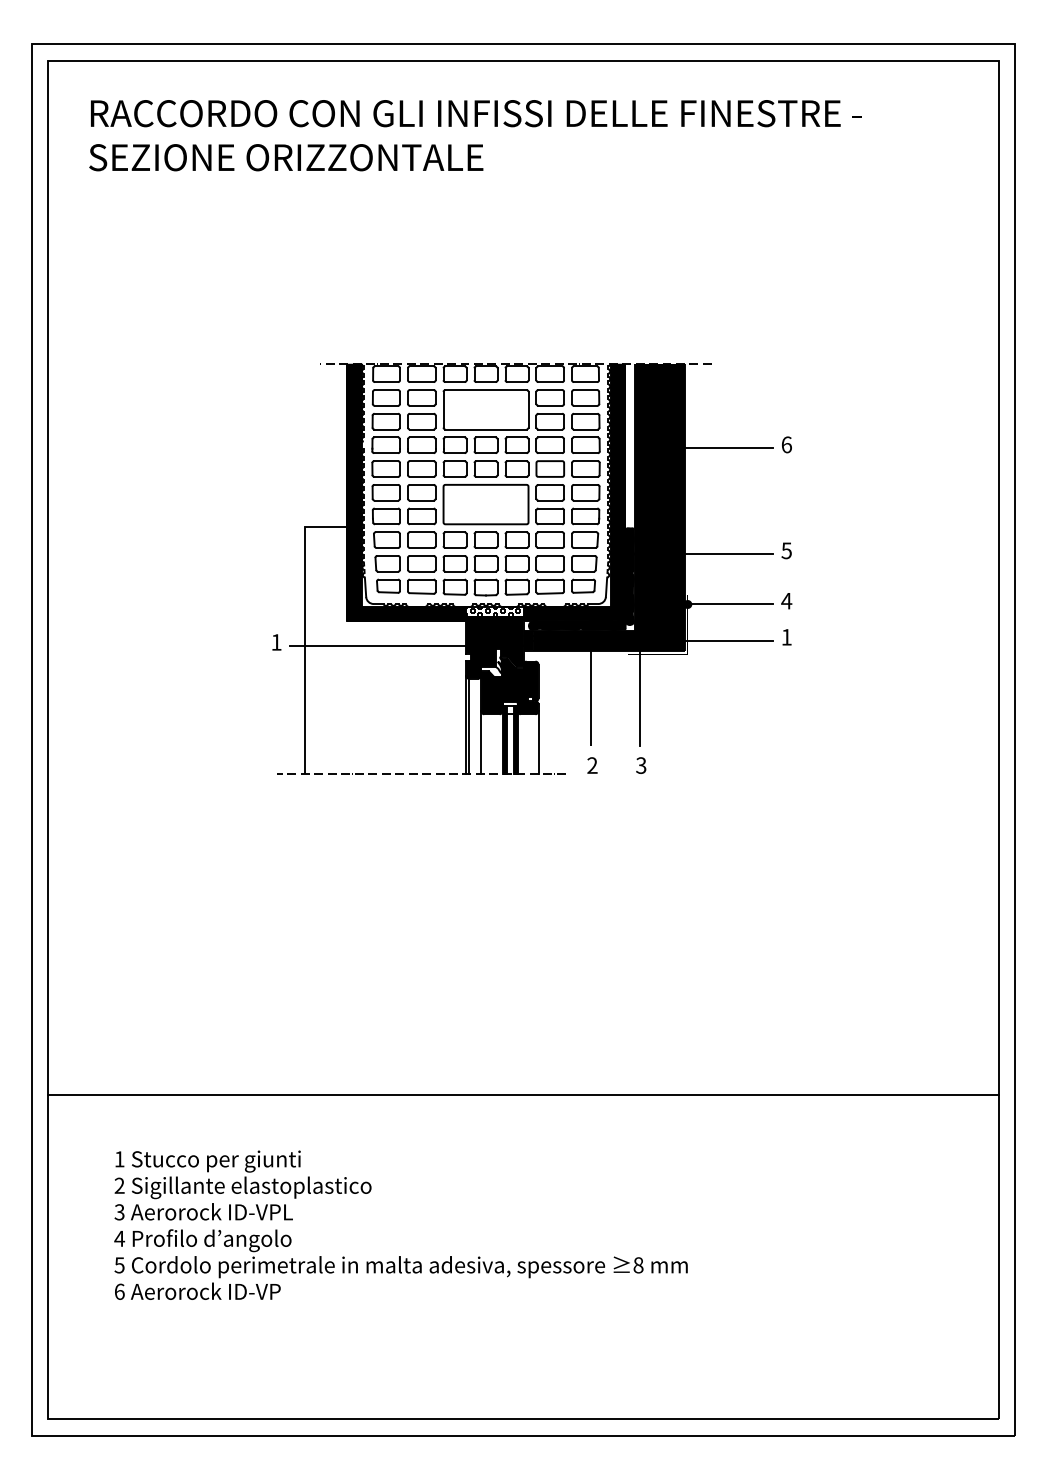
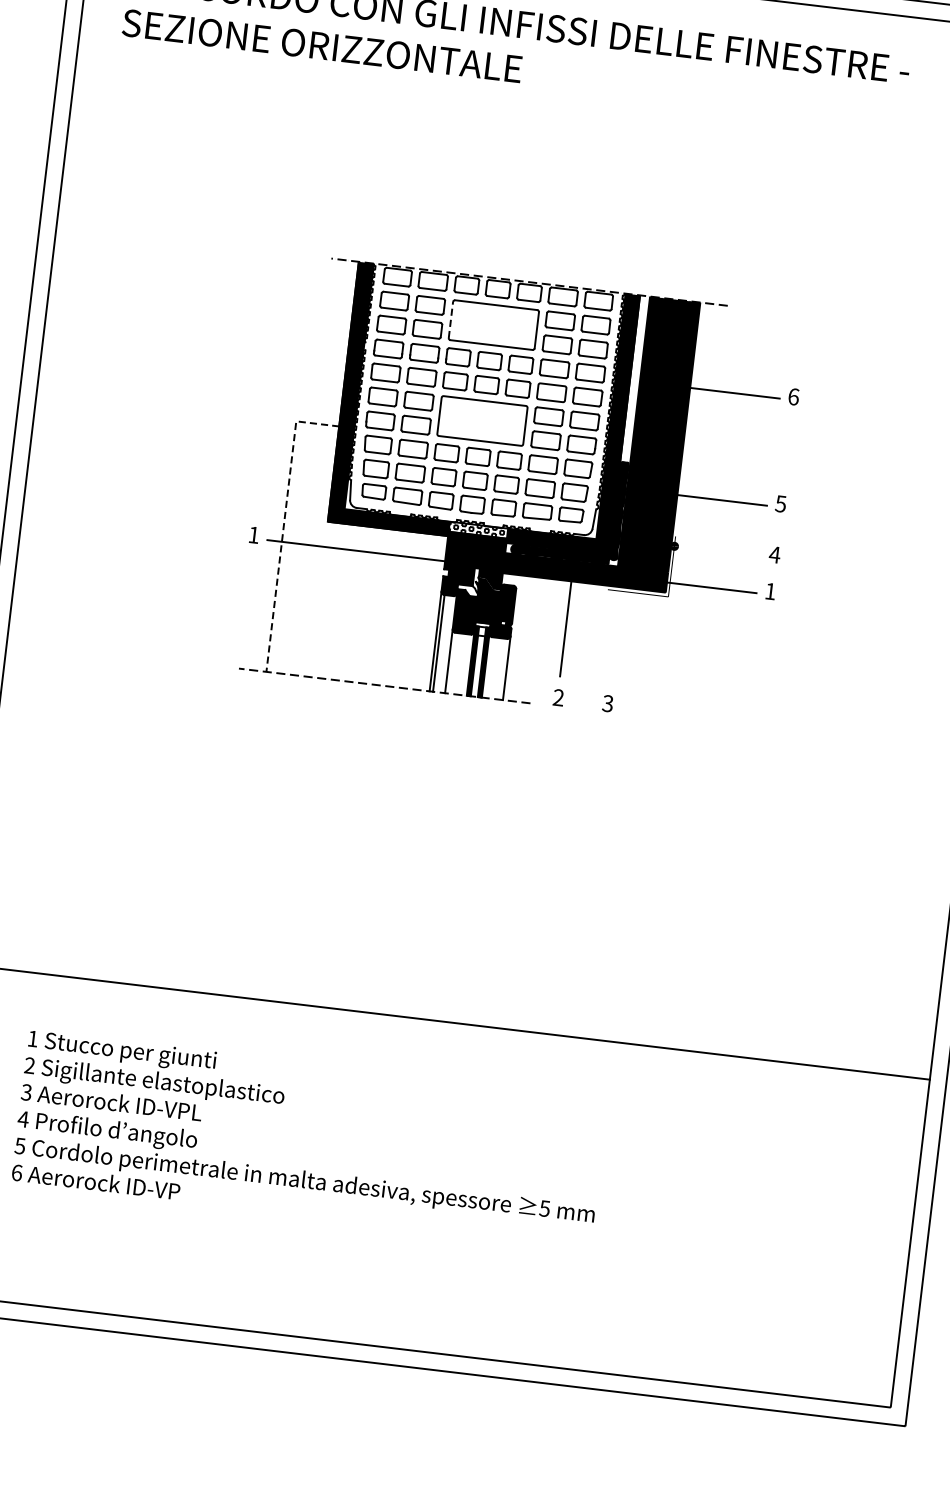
line: (443, 409) -> (450, 319), solid -> dashed
line: (728, 604) -> (715, 551), removed
line: (304, 628) -> (283, 524), solid -> dashed
line: (640, 690) -> (616, 627), removed
text: (638, 1265) -> (544, 1208), 8 -> 5

